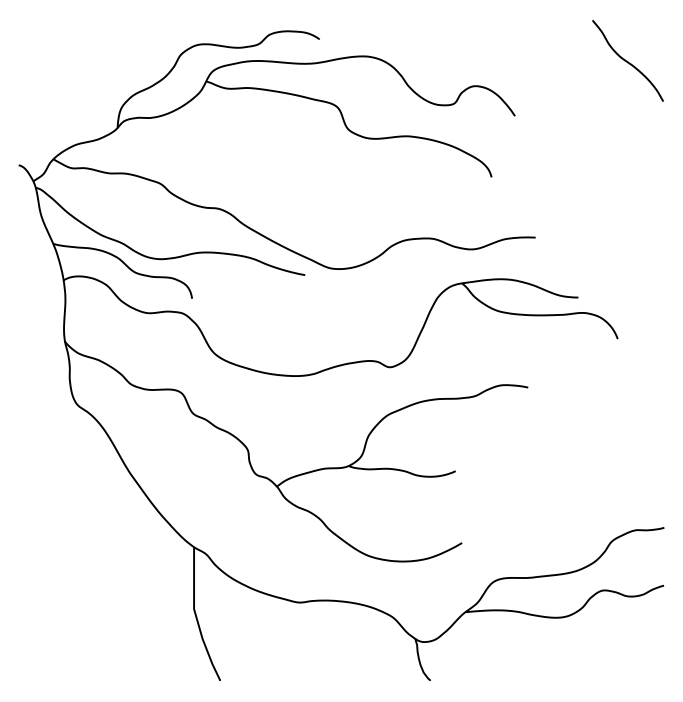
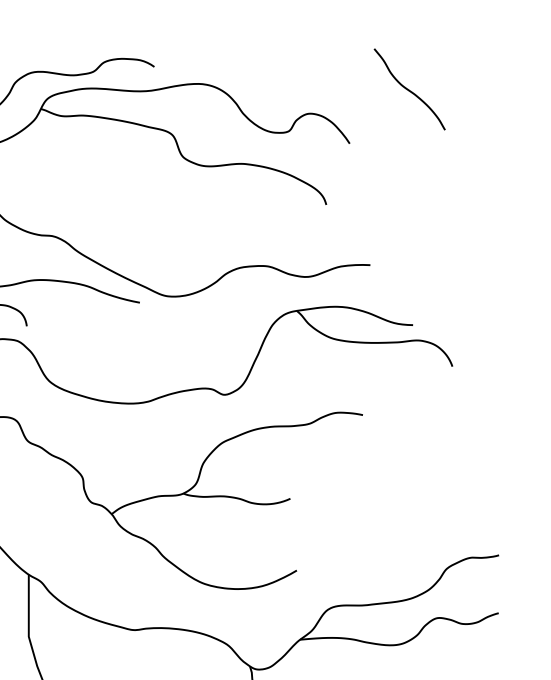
curve: (626, 60) -> (408, 89), moved

